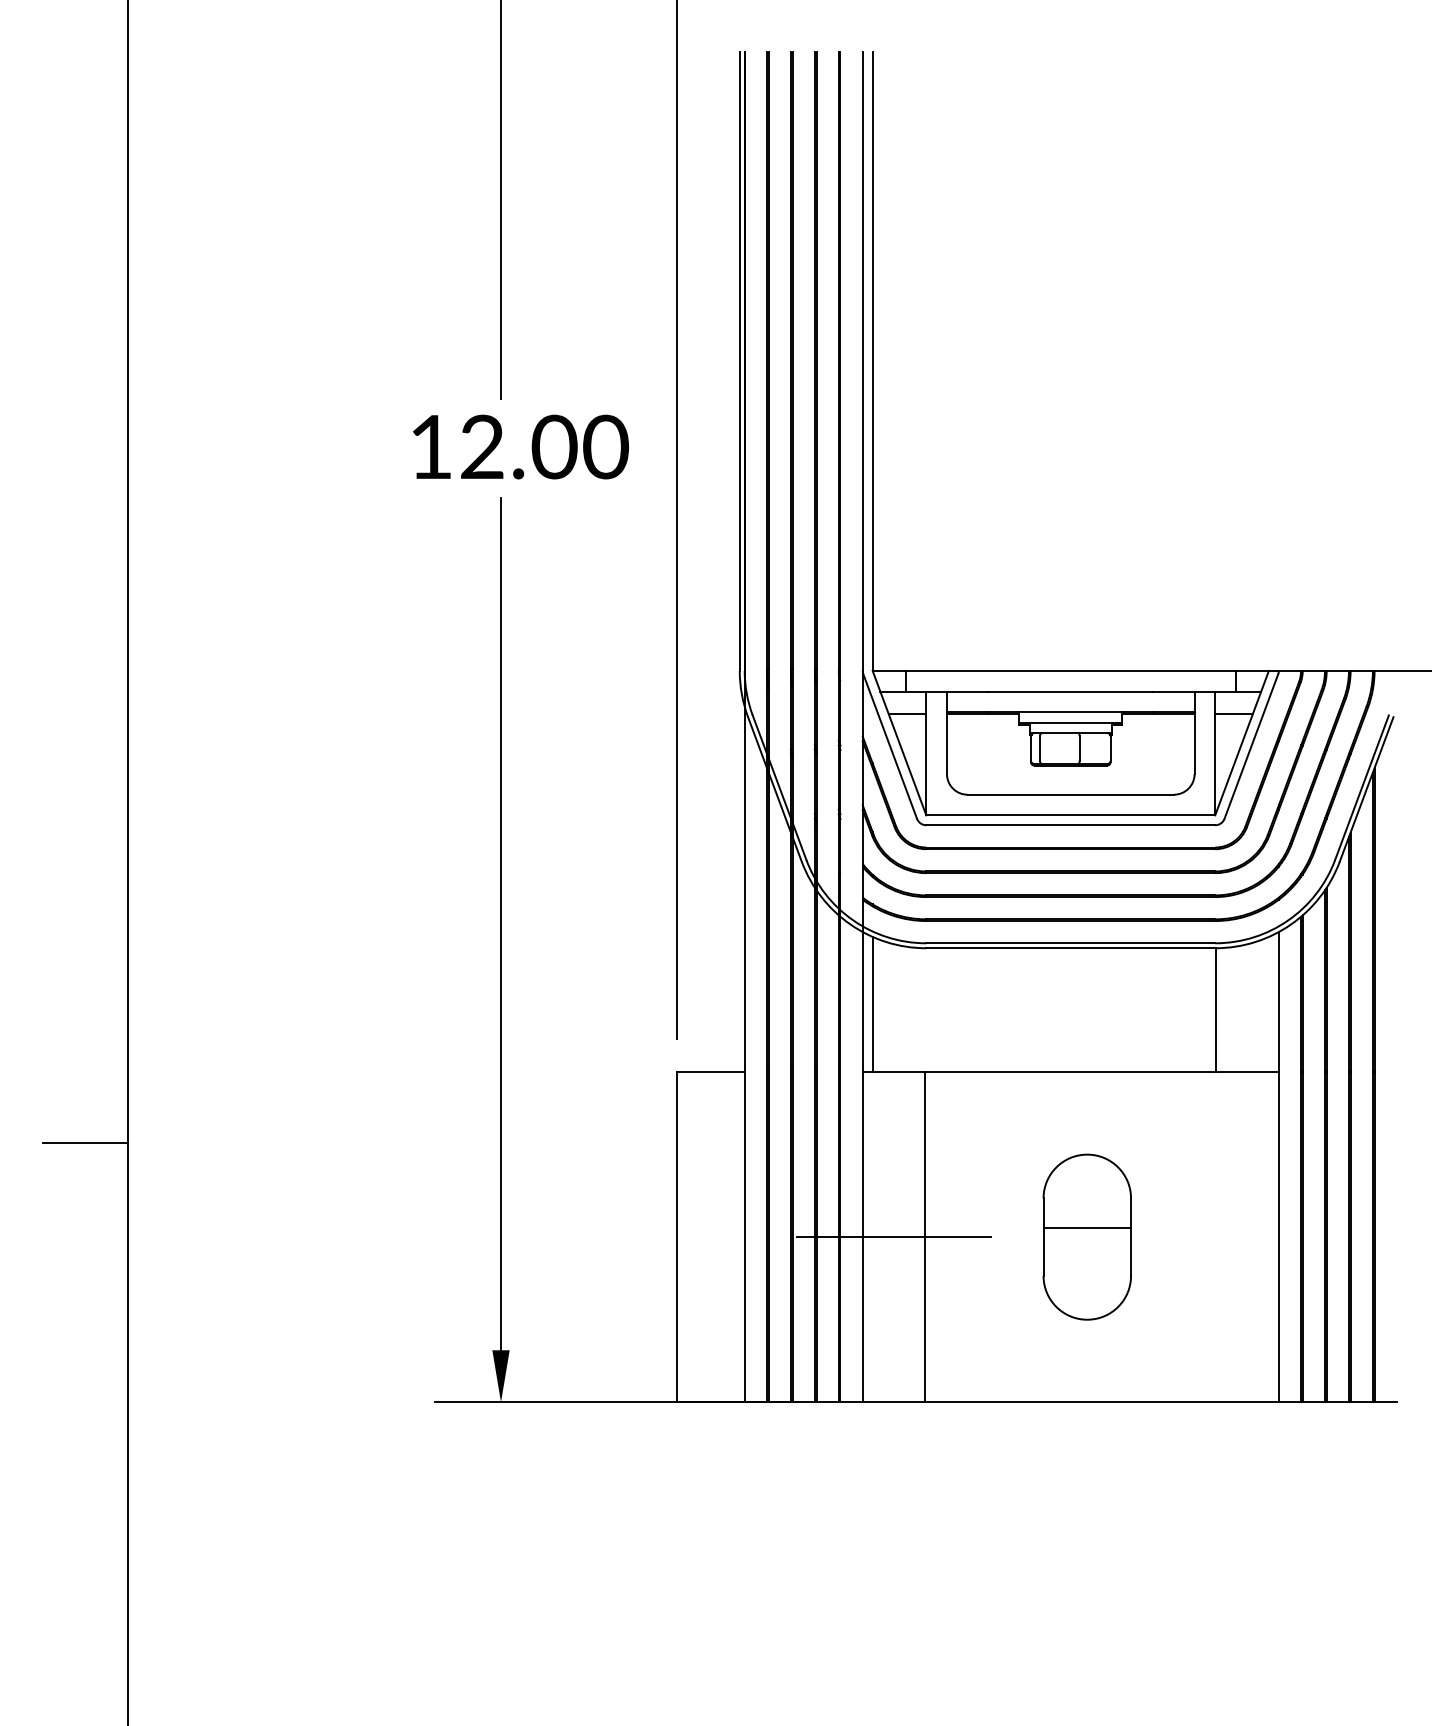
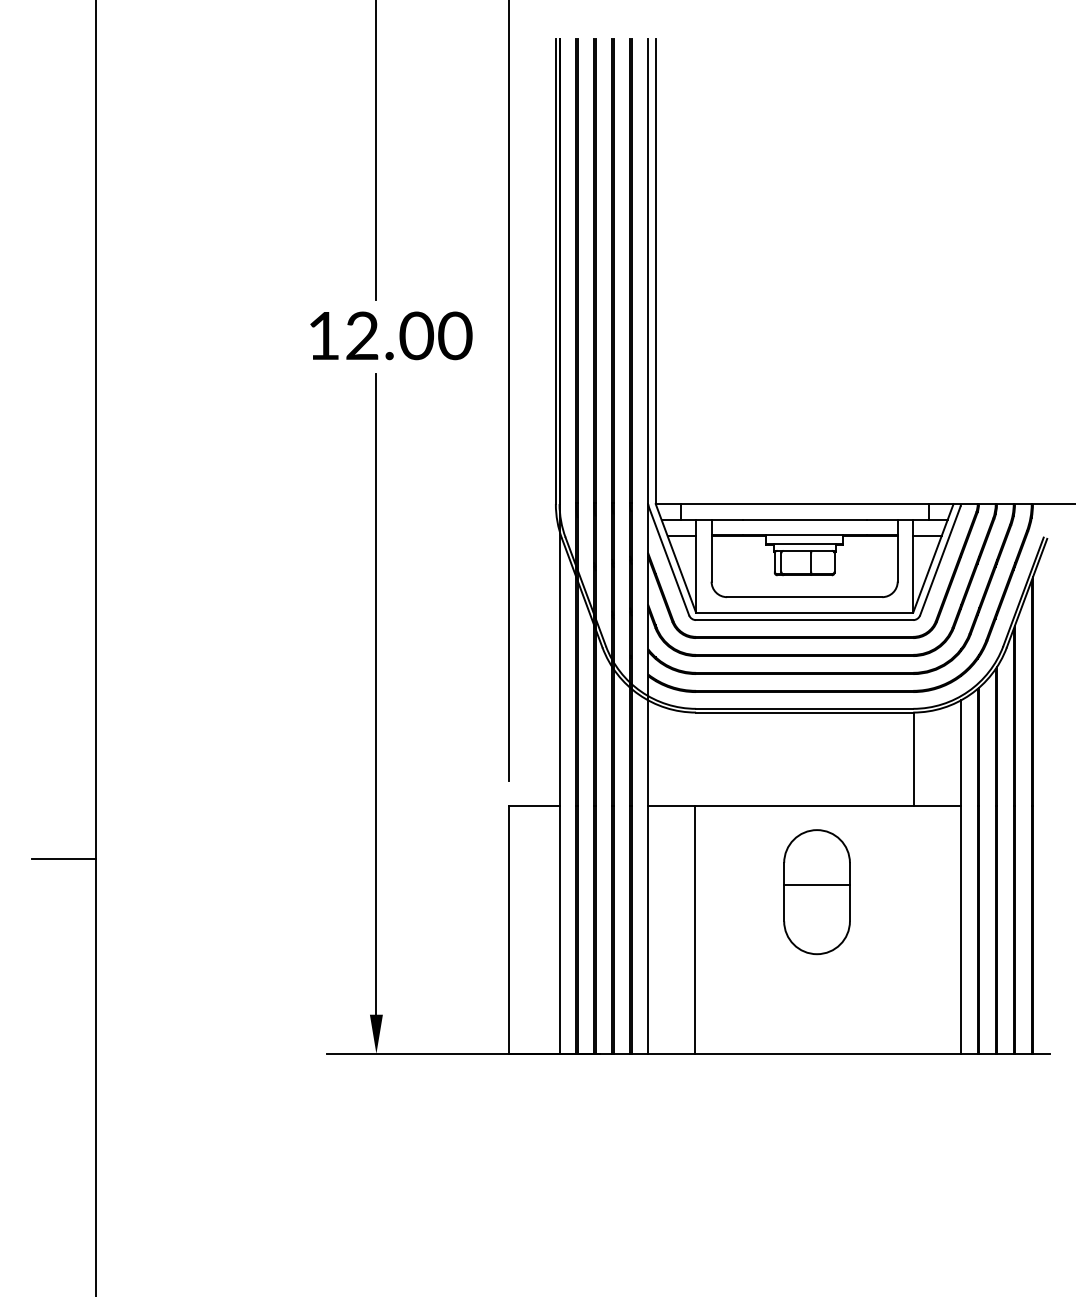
line: (872, 1004) -> (655, 754), removed
part: (1086, 1236) -> (816, 891), moved
line: (893, 1237) -> (671, 929), removed

